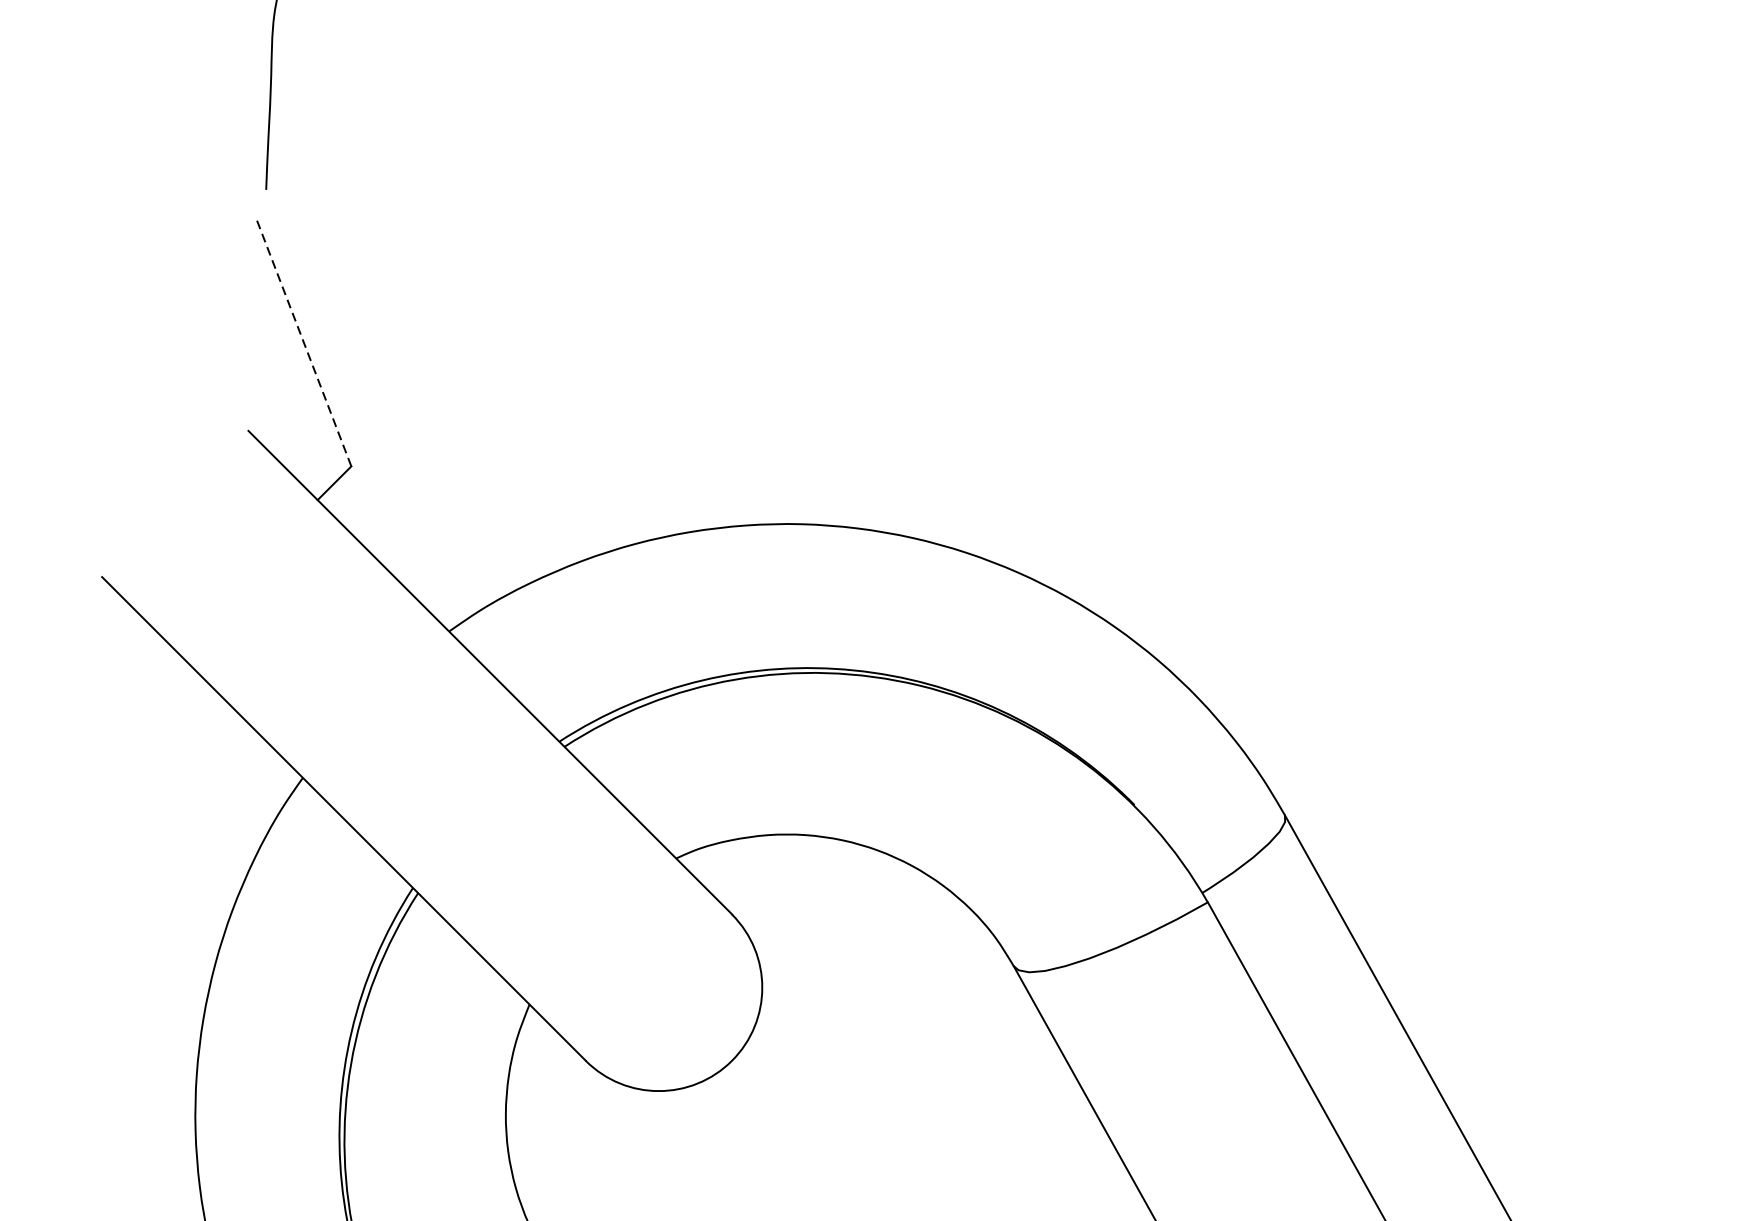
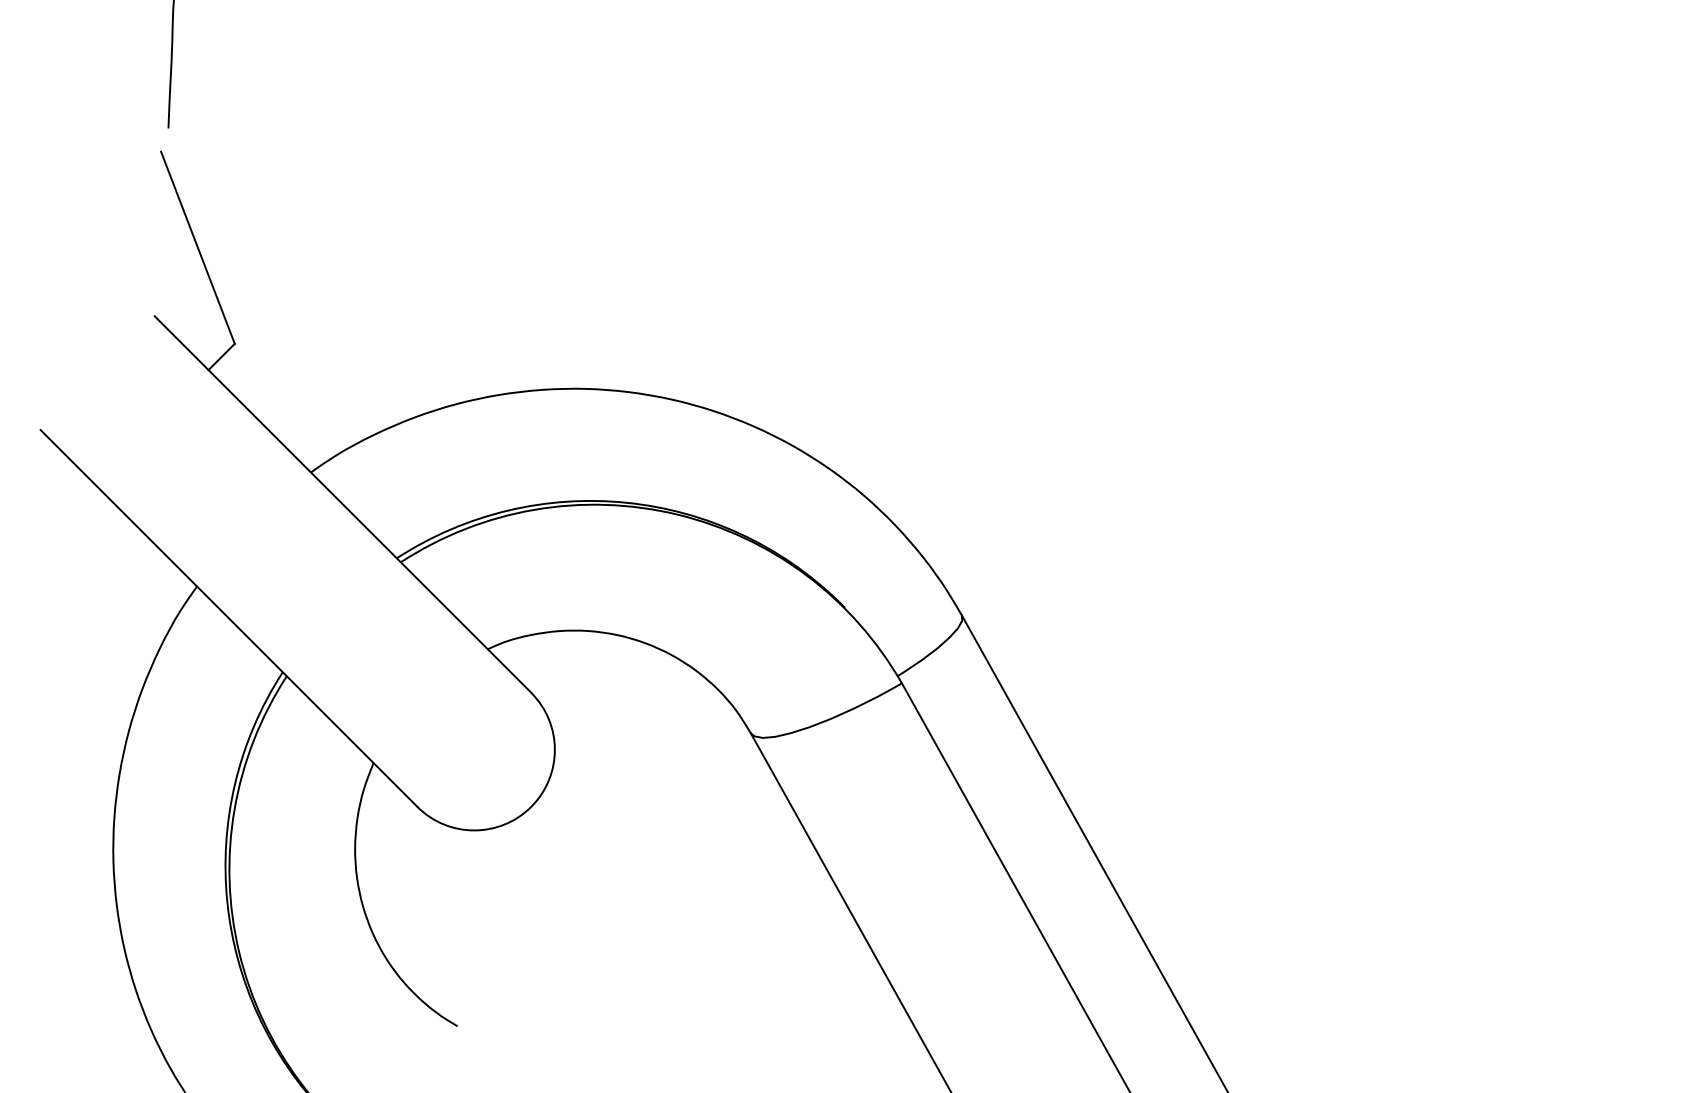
line: (303, 342) -> (197, 247), dashed -> solid

